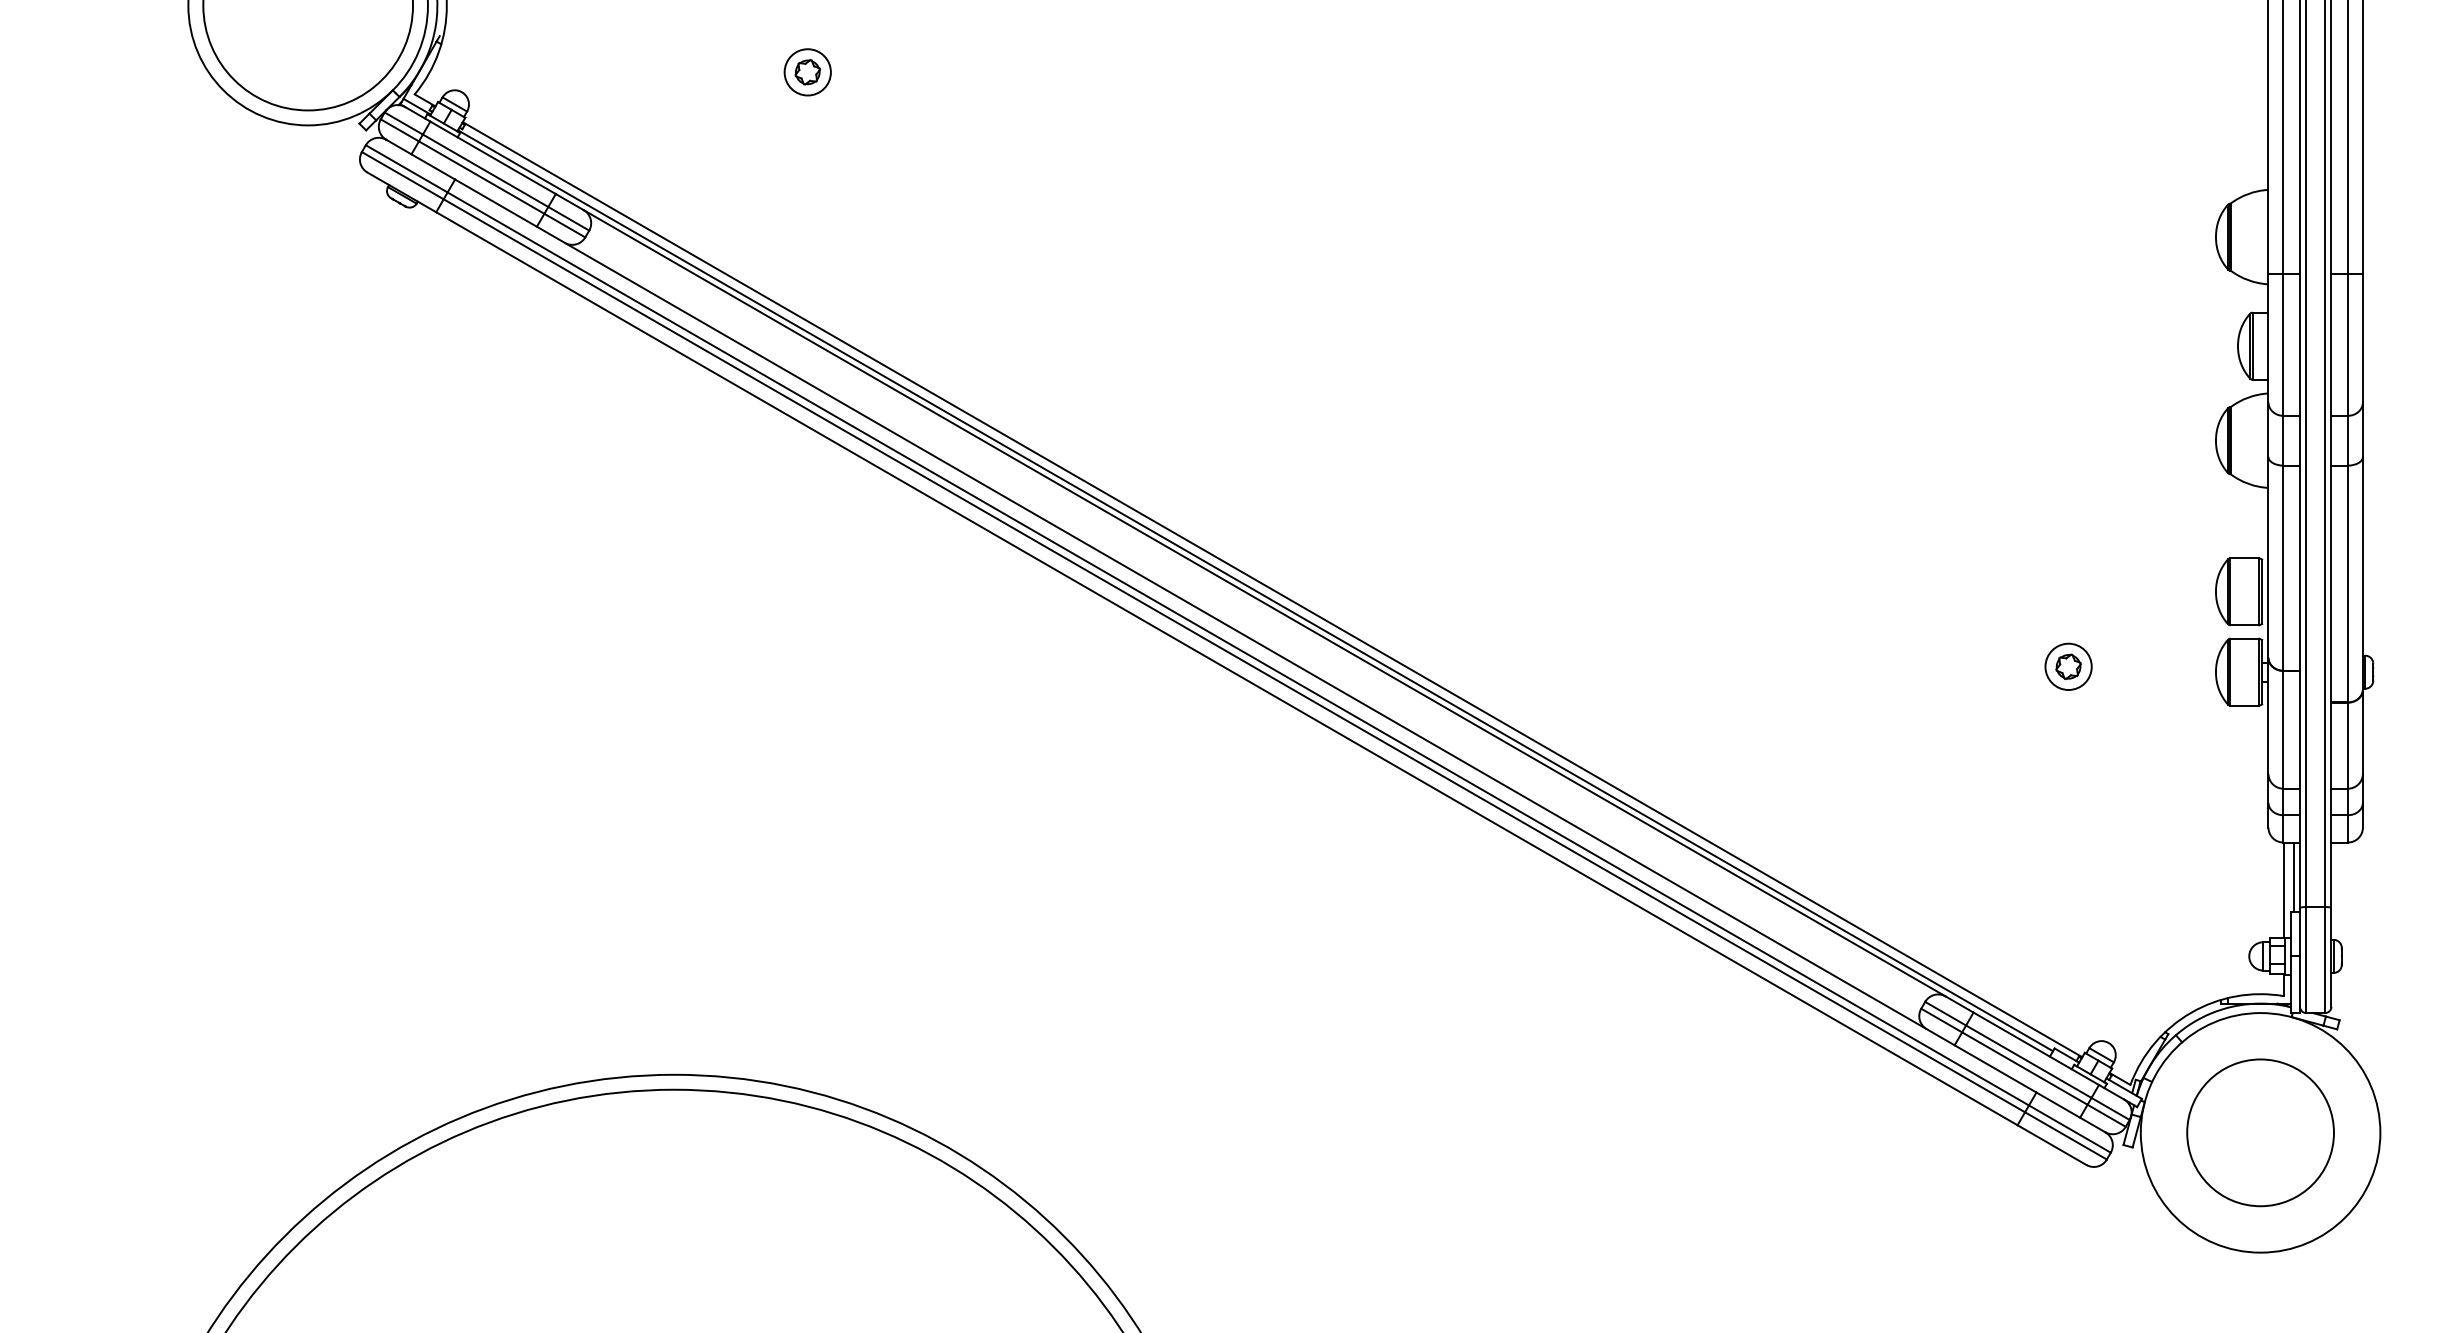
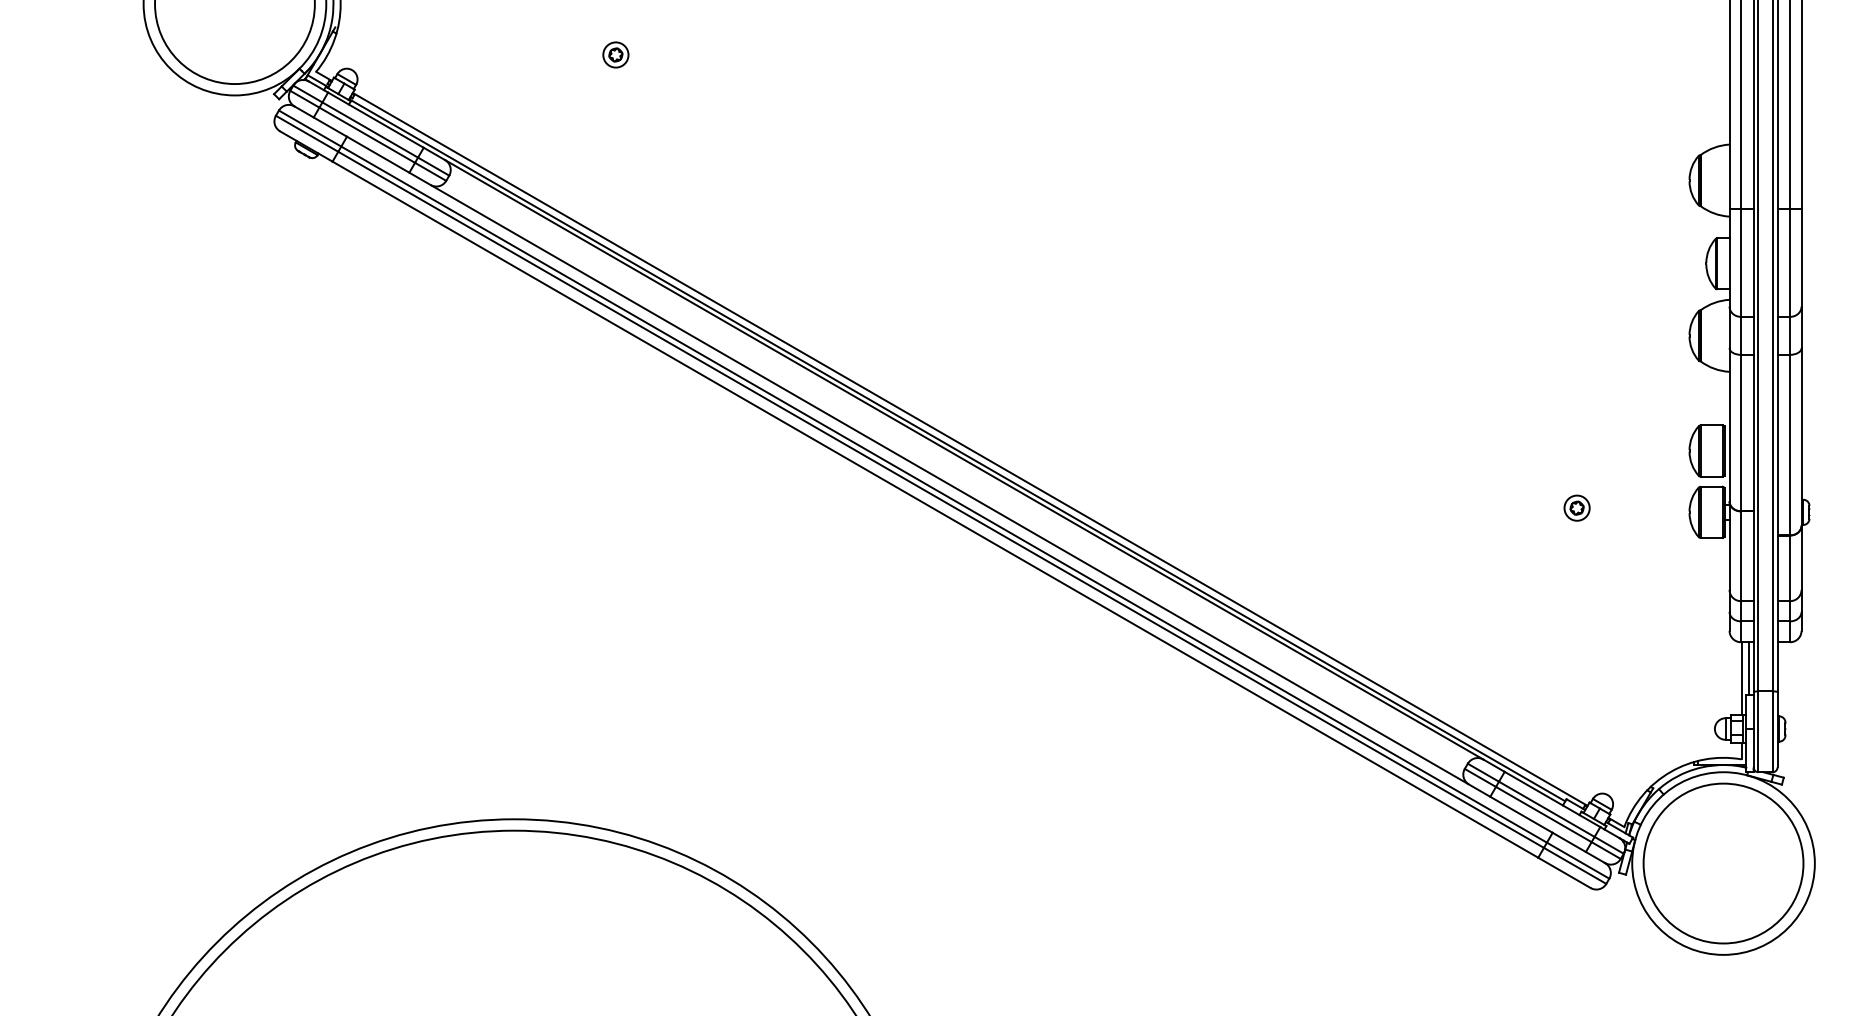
part: (807, 71) -> (615, 54), size x0.71
part: (2067, 665) -> (1576, 507), size x0.71
circle: (2260, 1132) -> (1723, 863), size x1.43

